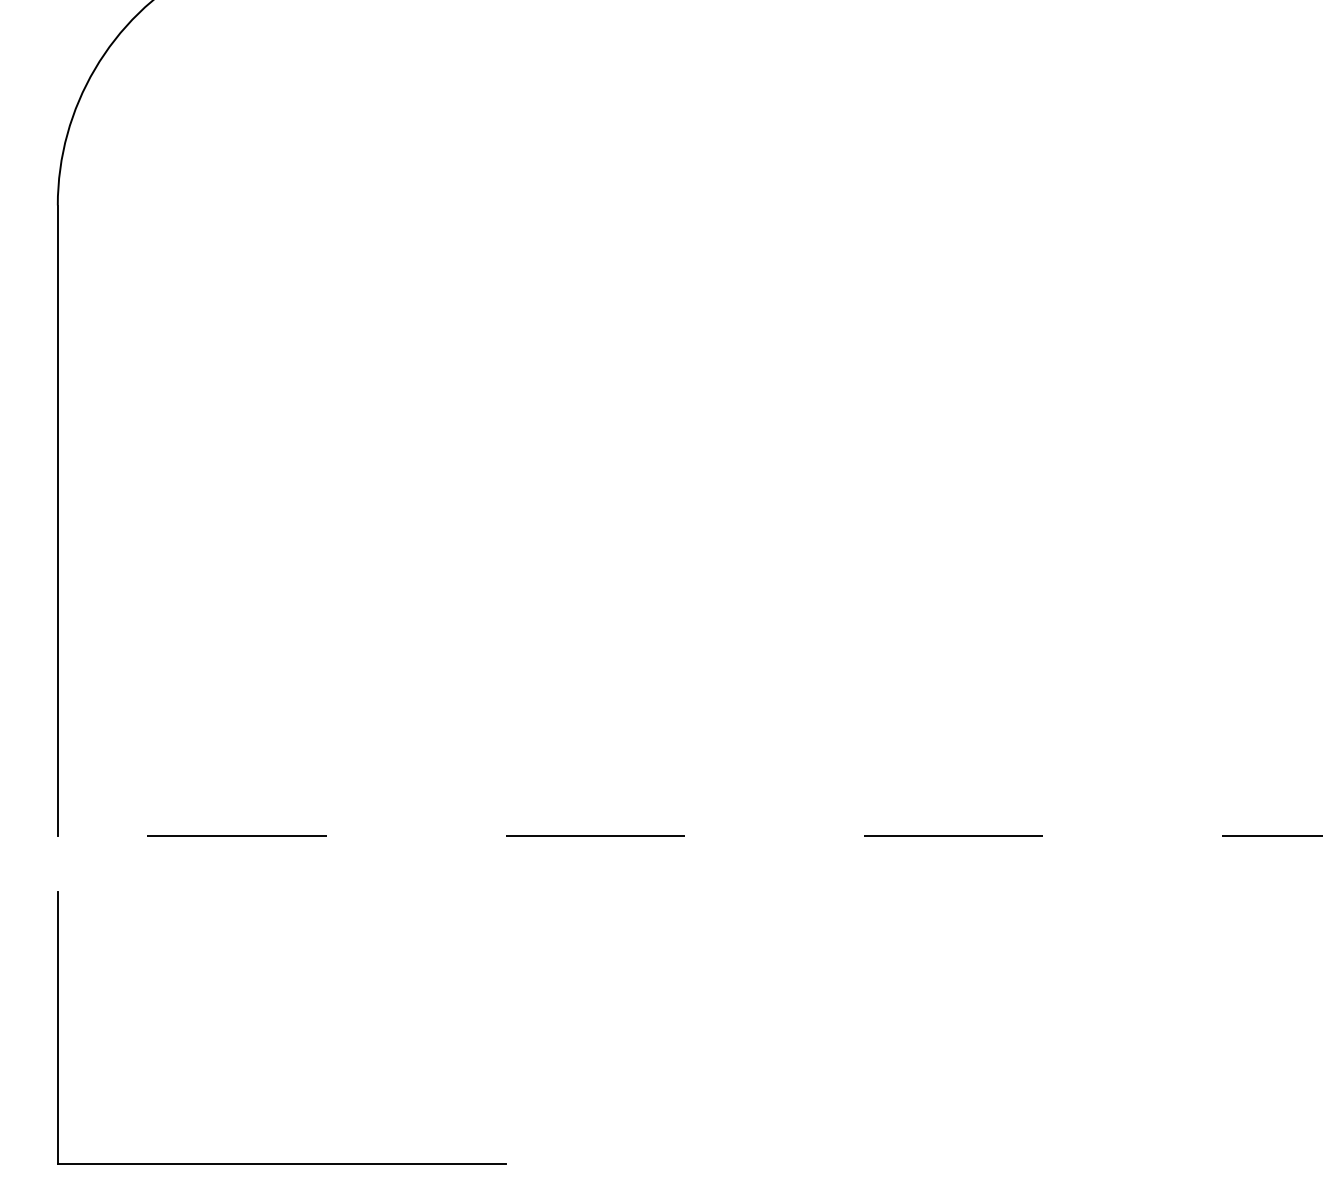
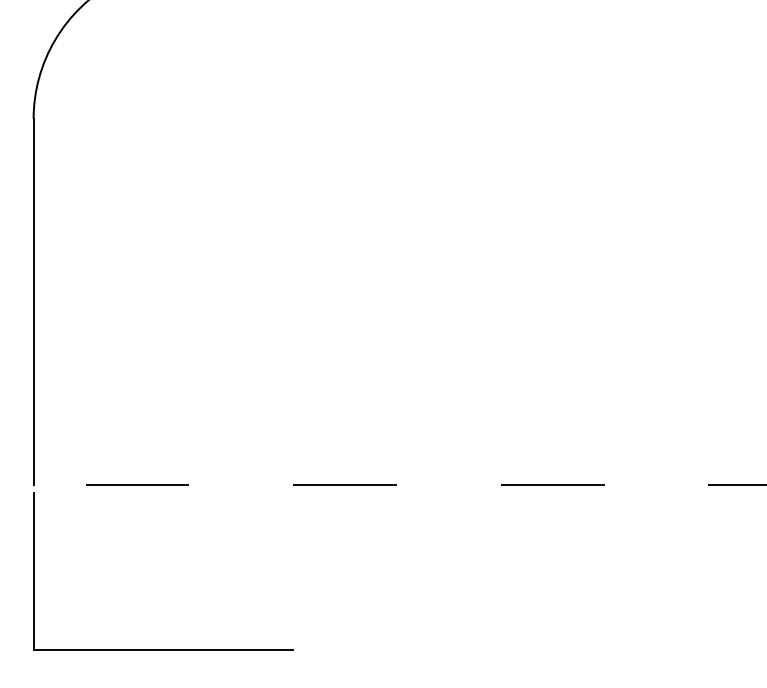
part: (281, 1162) -> (163, 649), moved

